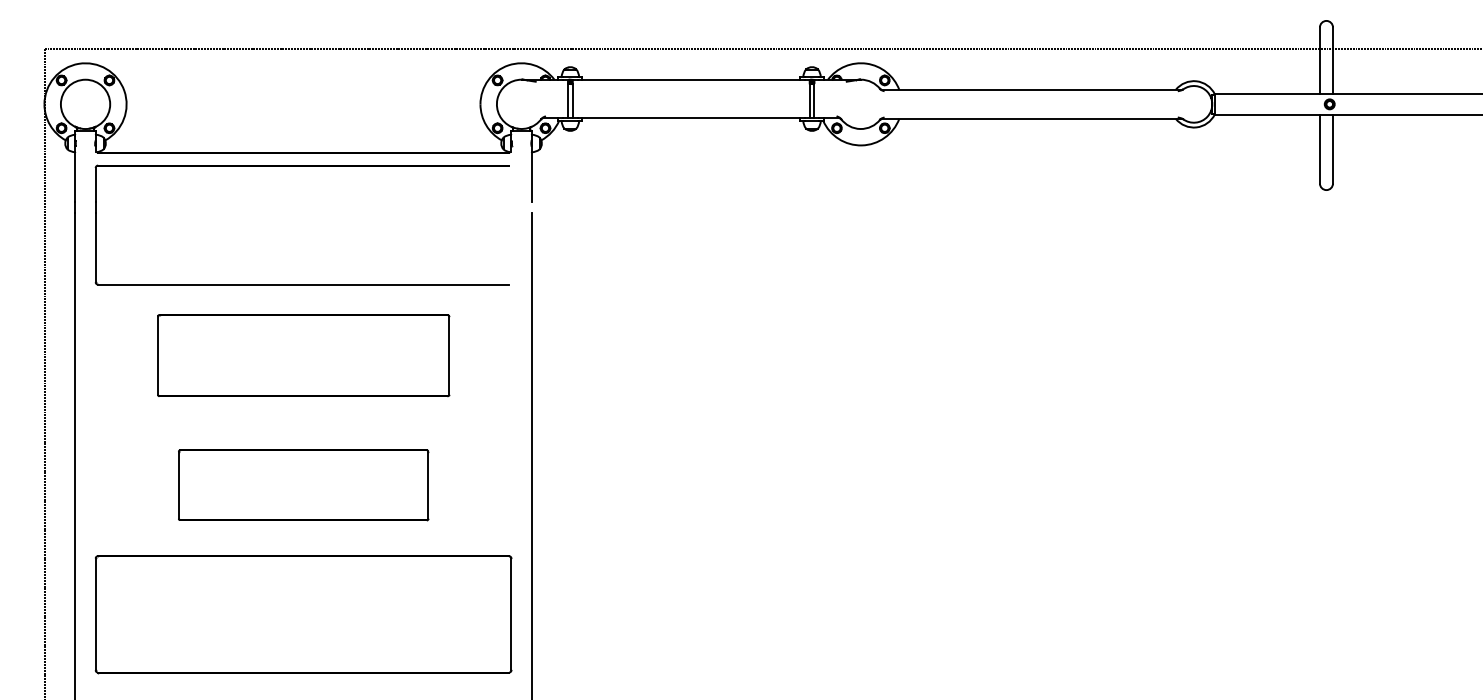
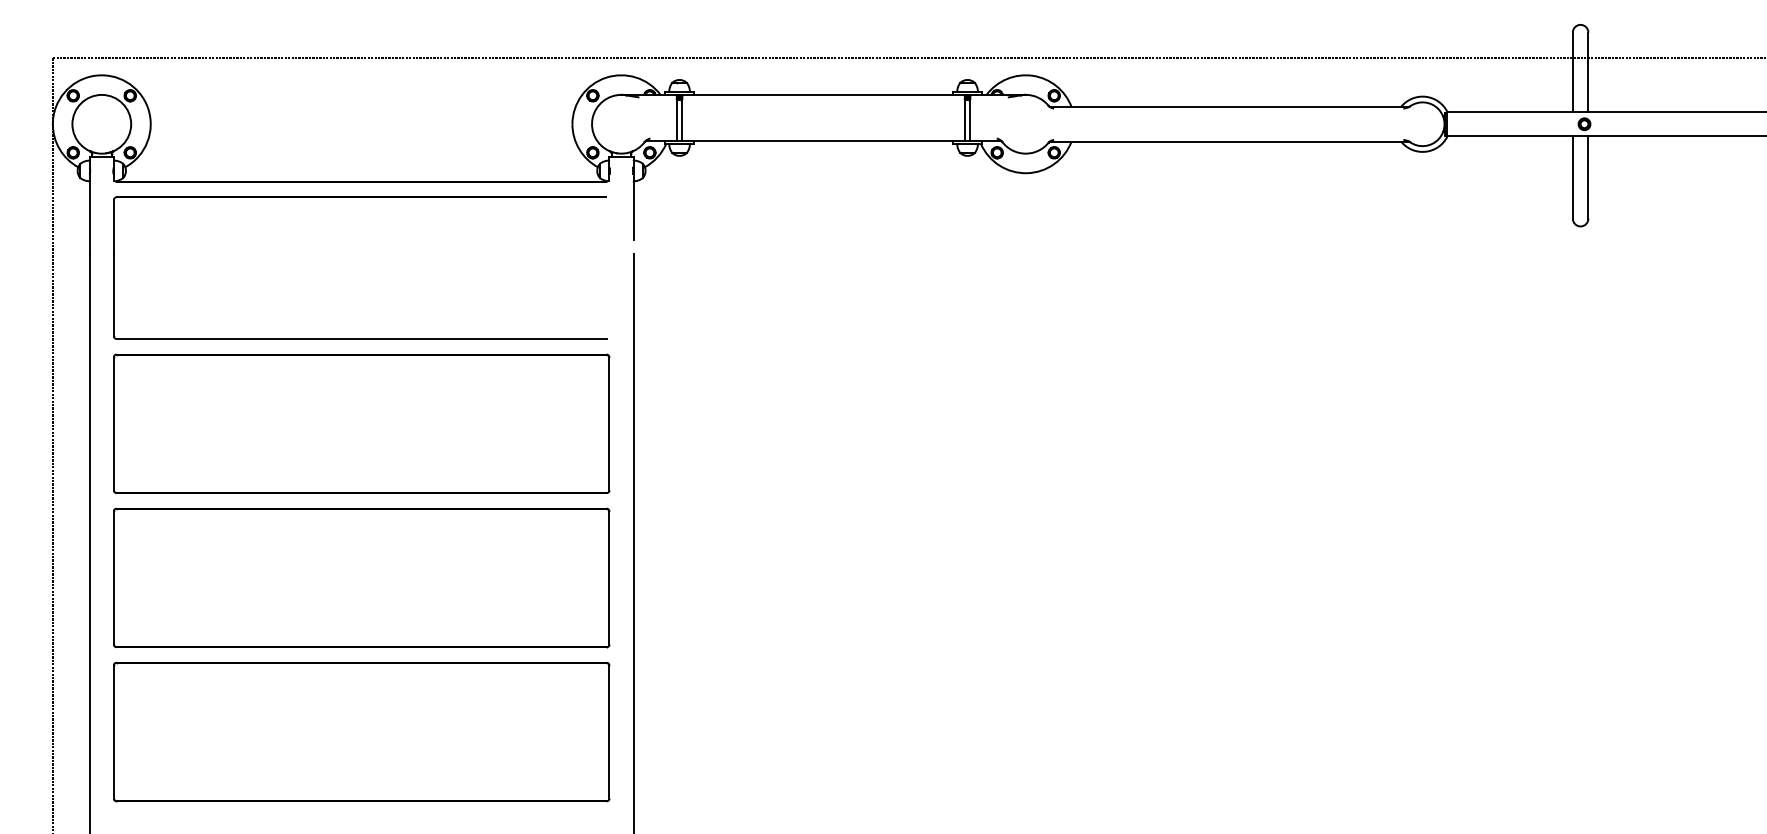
part: (303, 355) -> (361, 423), size x1.43
part: (303, 485) -> (361, 578), size x1.67

